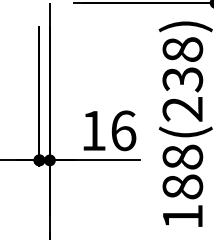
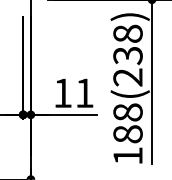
text: (123, 131) -> (84, 93), 16 -> 11

